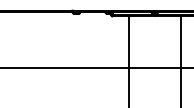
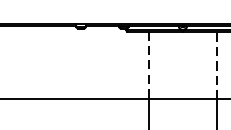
line: (128, 42) -> (148, 65), solid -> dashed
line: (180, 42) -> (216, 65), solid -> dashed

